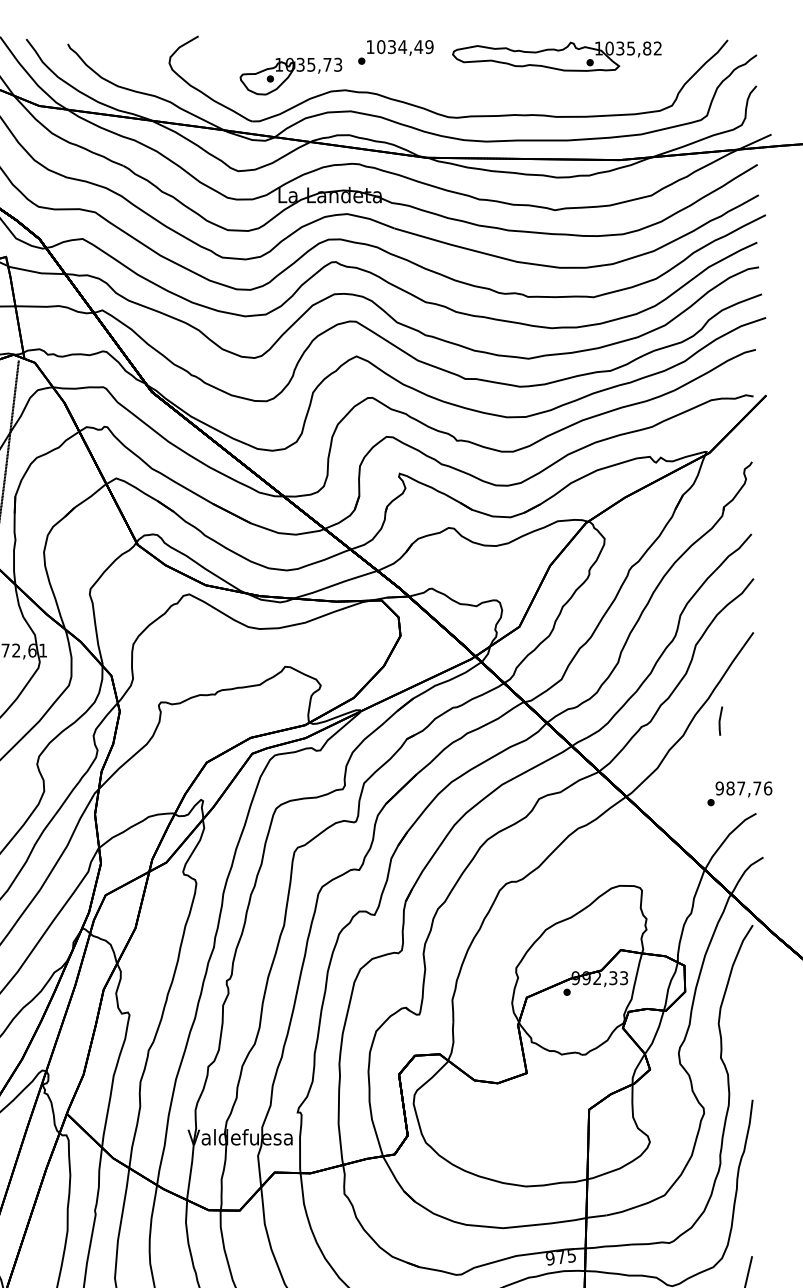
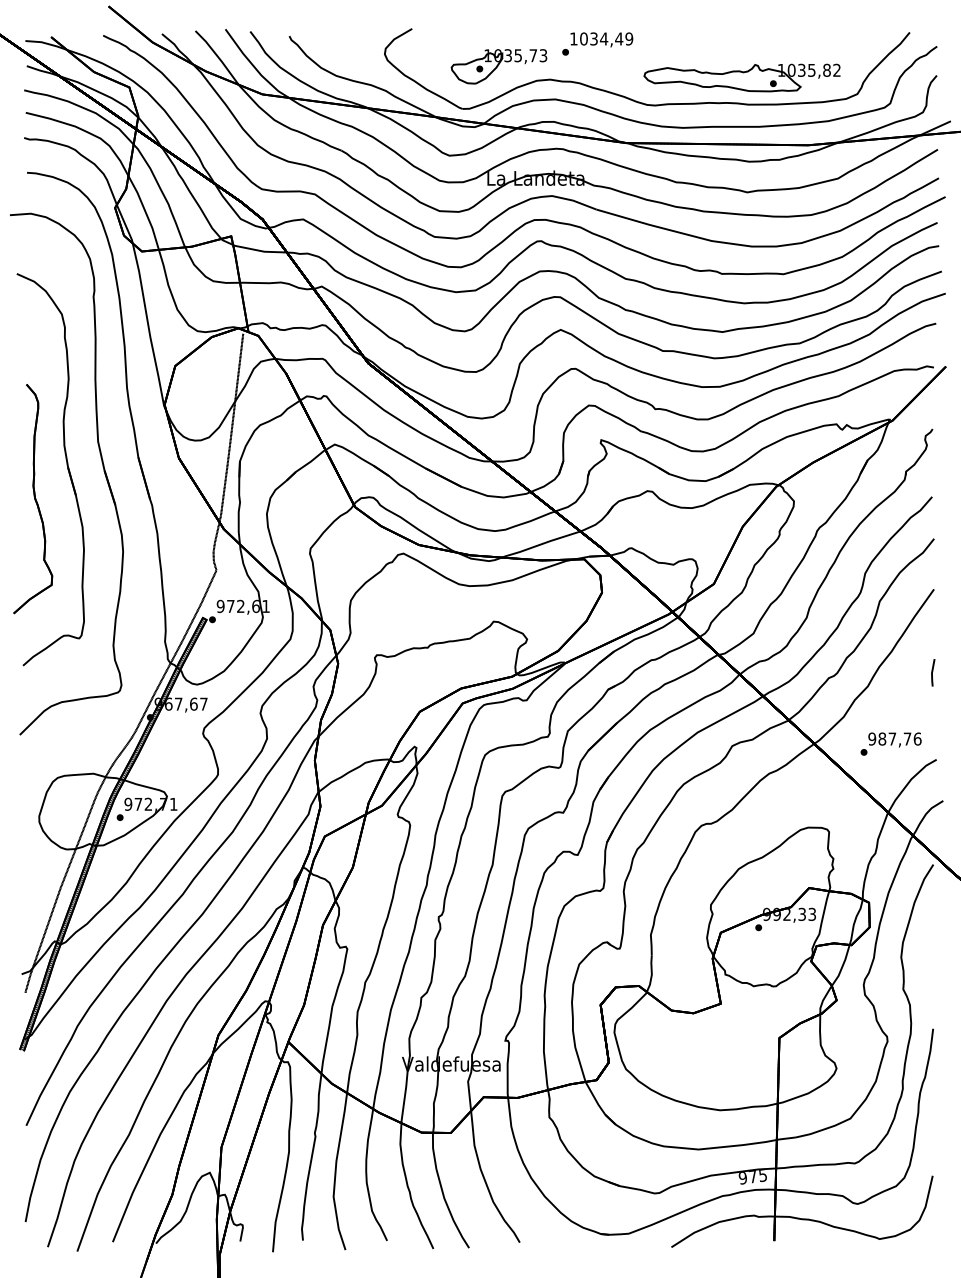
part: (556, 56) -> (741, 77), moved
line: (721, 719) -> (933, 671), moved
text: (739, 793) -> (890, 743), moved

